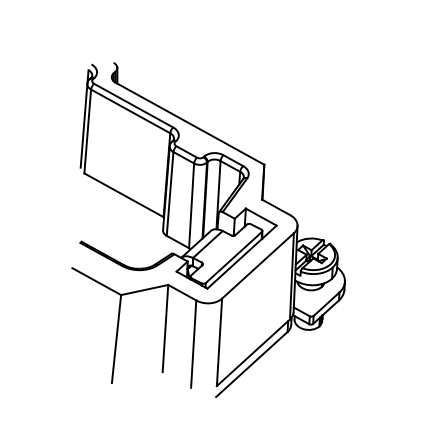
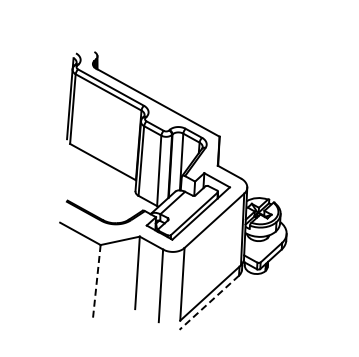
line: (116, 338) -> (96, 281), solid -> dashed
line: (250, 365) -> (208, 303), solid -> dashed

